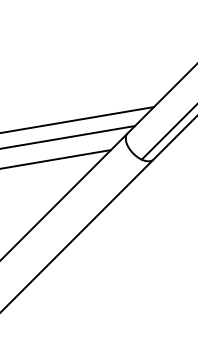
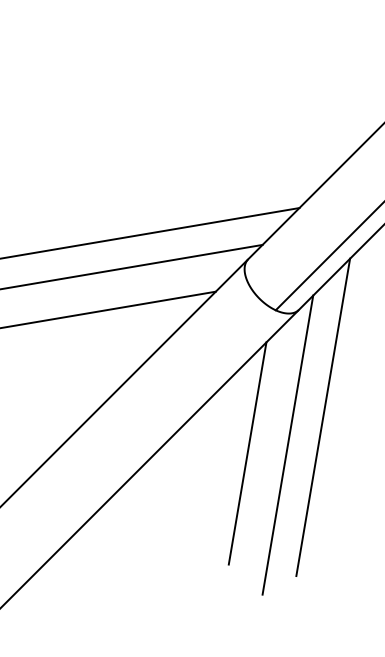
line: (166, 214) -> (323, 417), added
line: (148, 228) -> (288, 444), added
line: (127, 233) -> (247, 453), added

